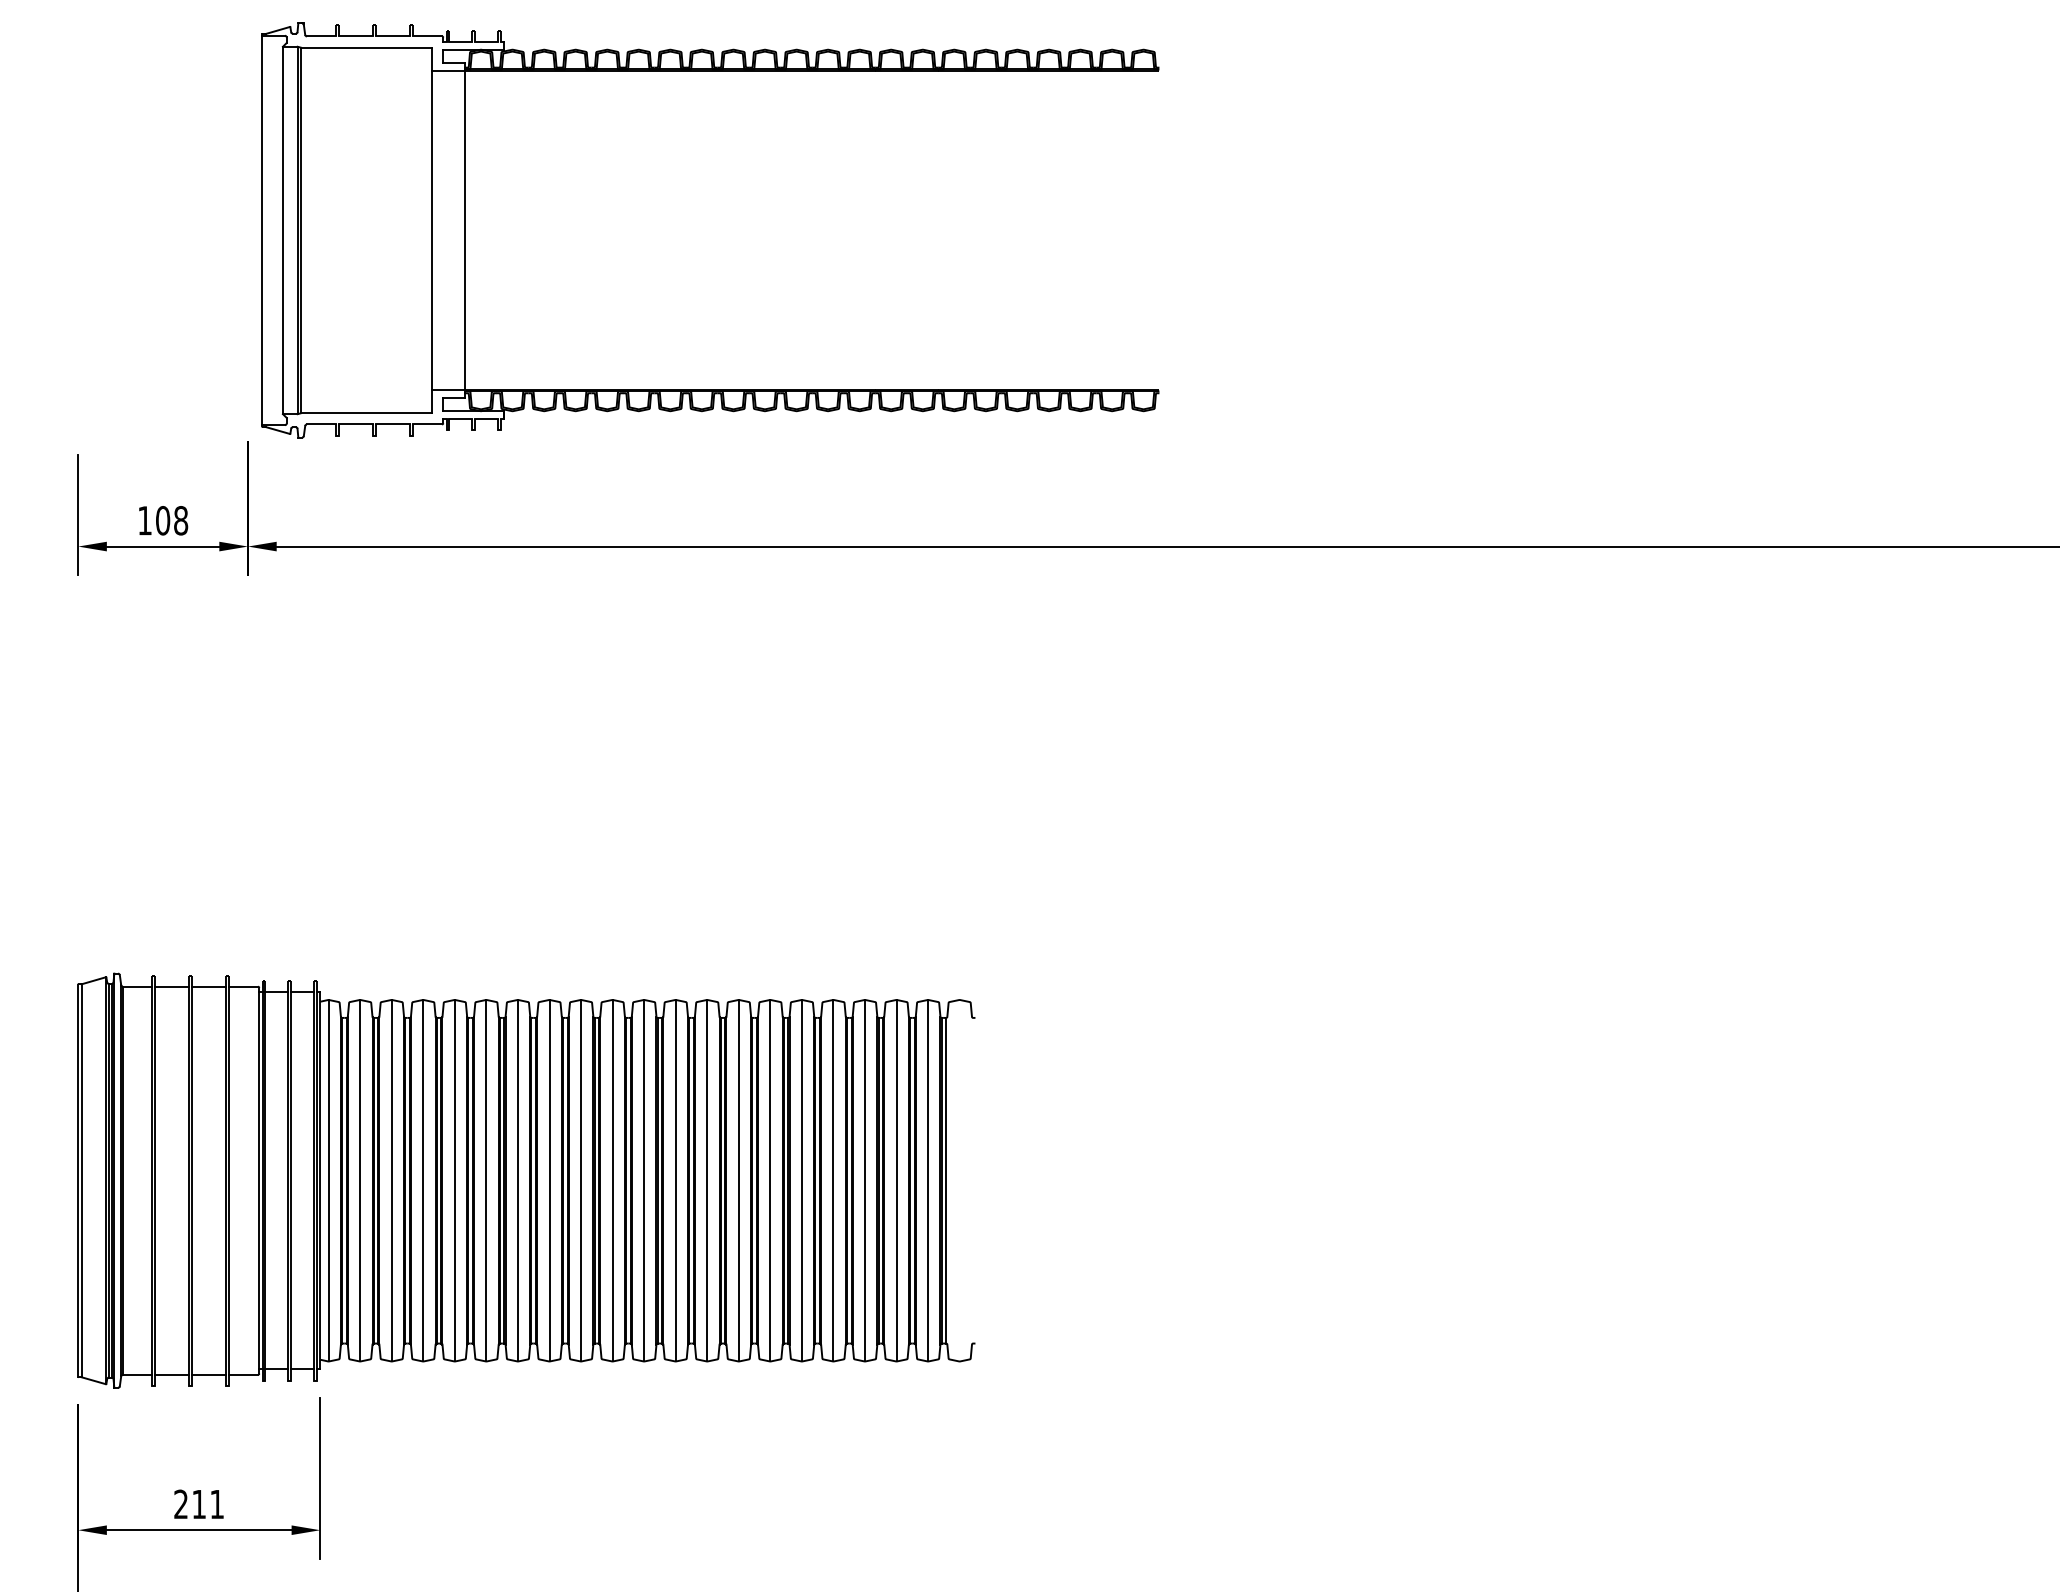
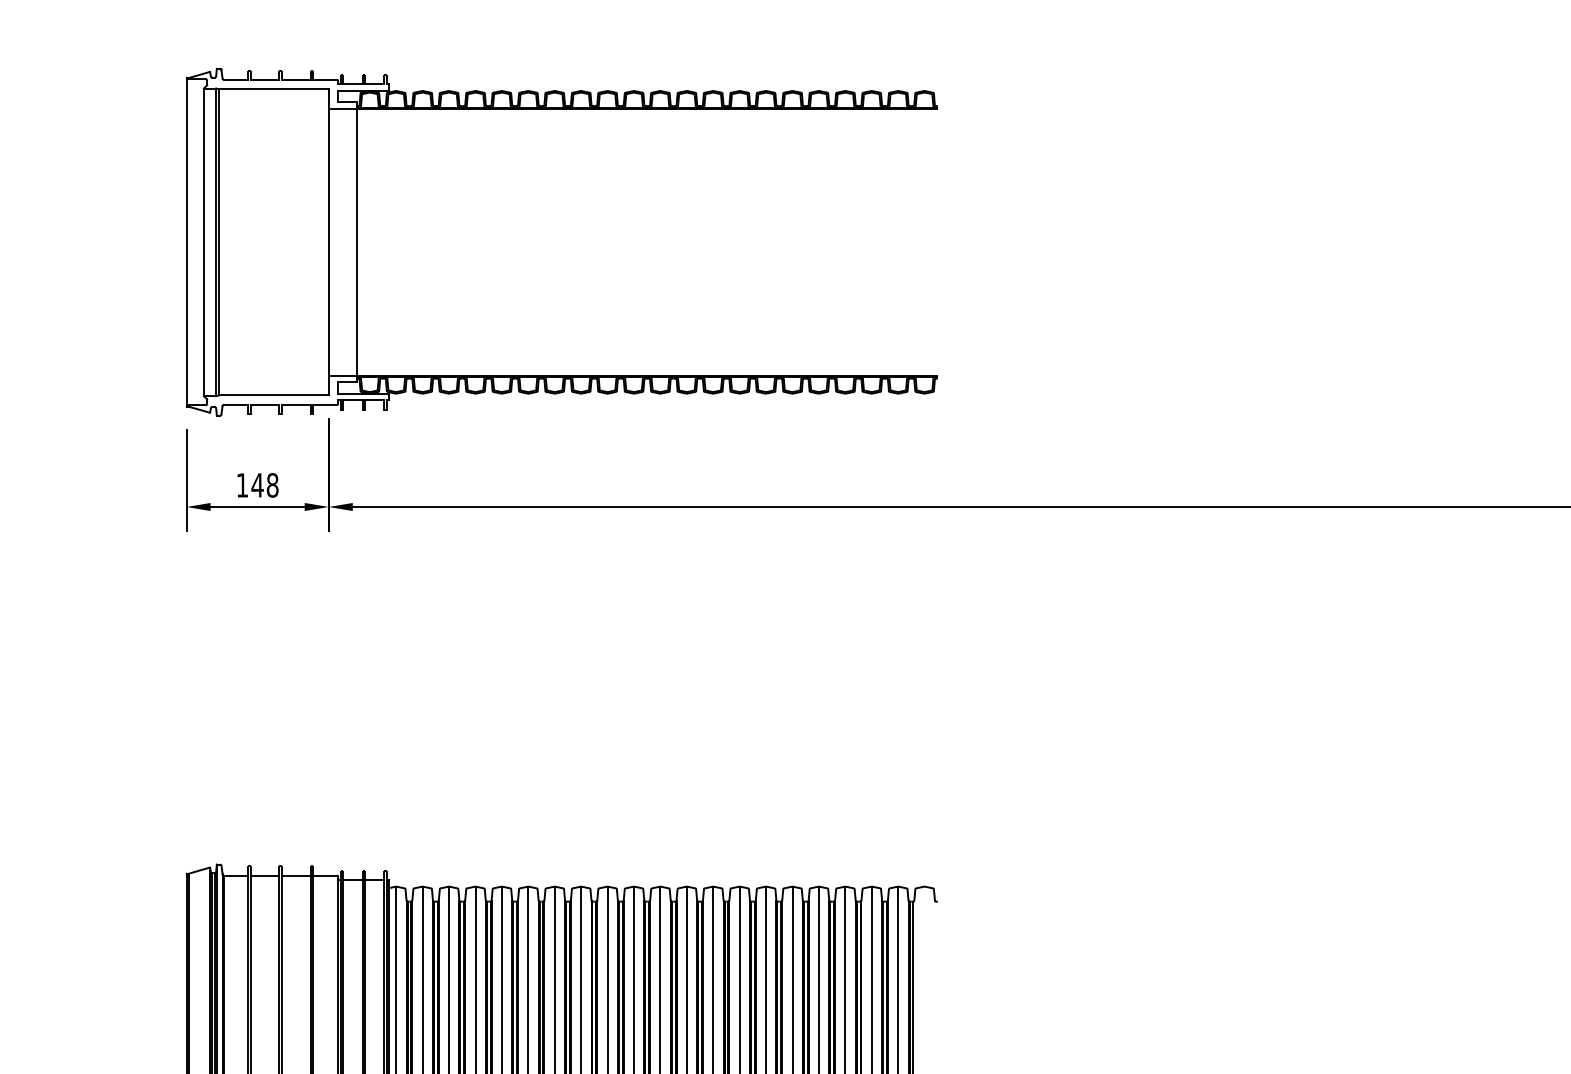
part: (710, 71) -> (561, 109), moved
text: (162, 520) -> (257, 485), 108 -> 148

